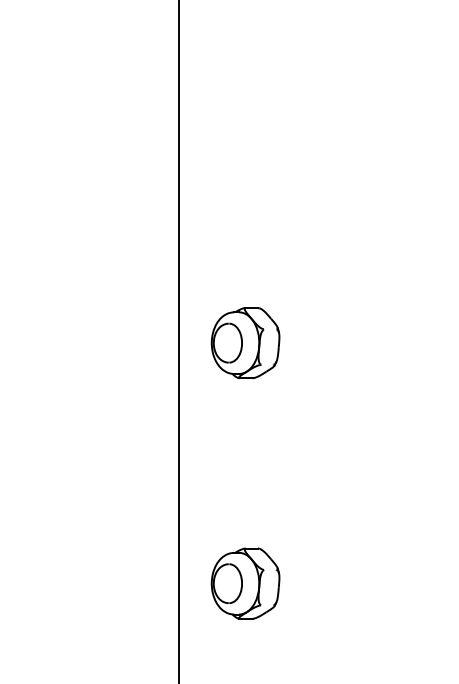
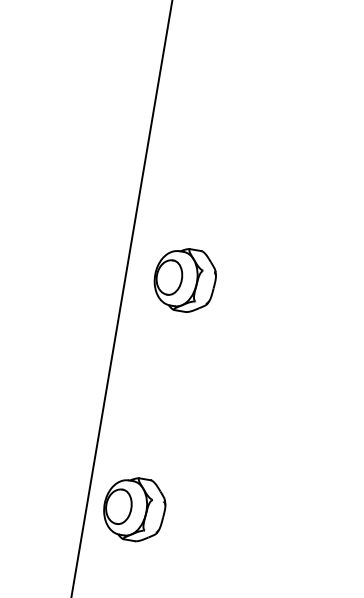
part: (245, 343) -> (184, 280), moved
part: (245, 583) -> (134, 509), moved

